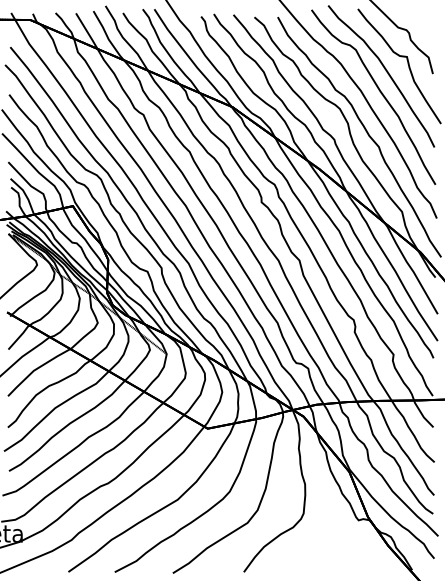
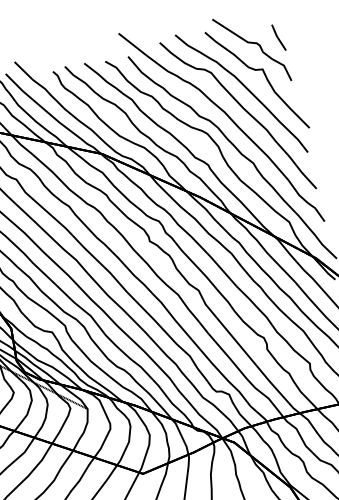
part: (429, 29) -> (279, 37), added

